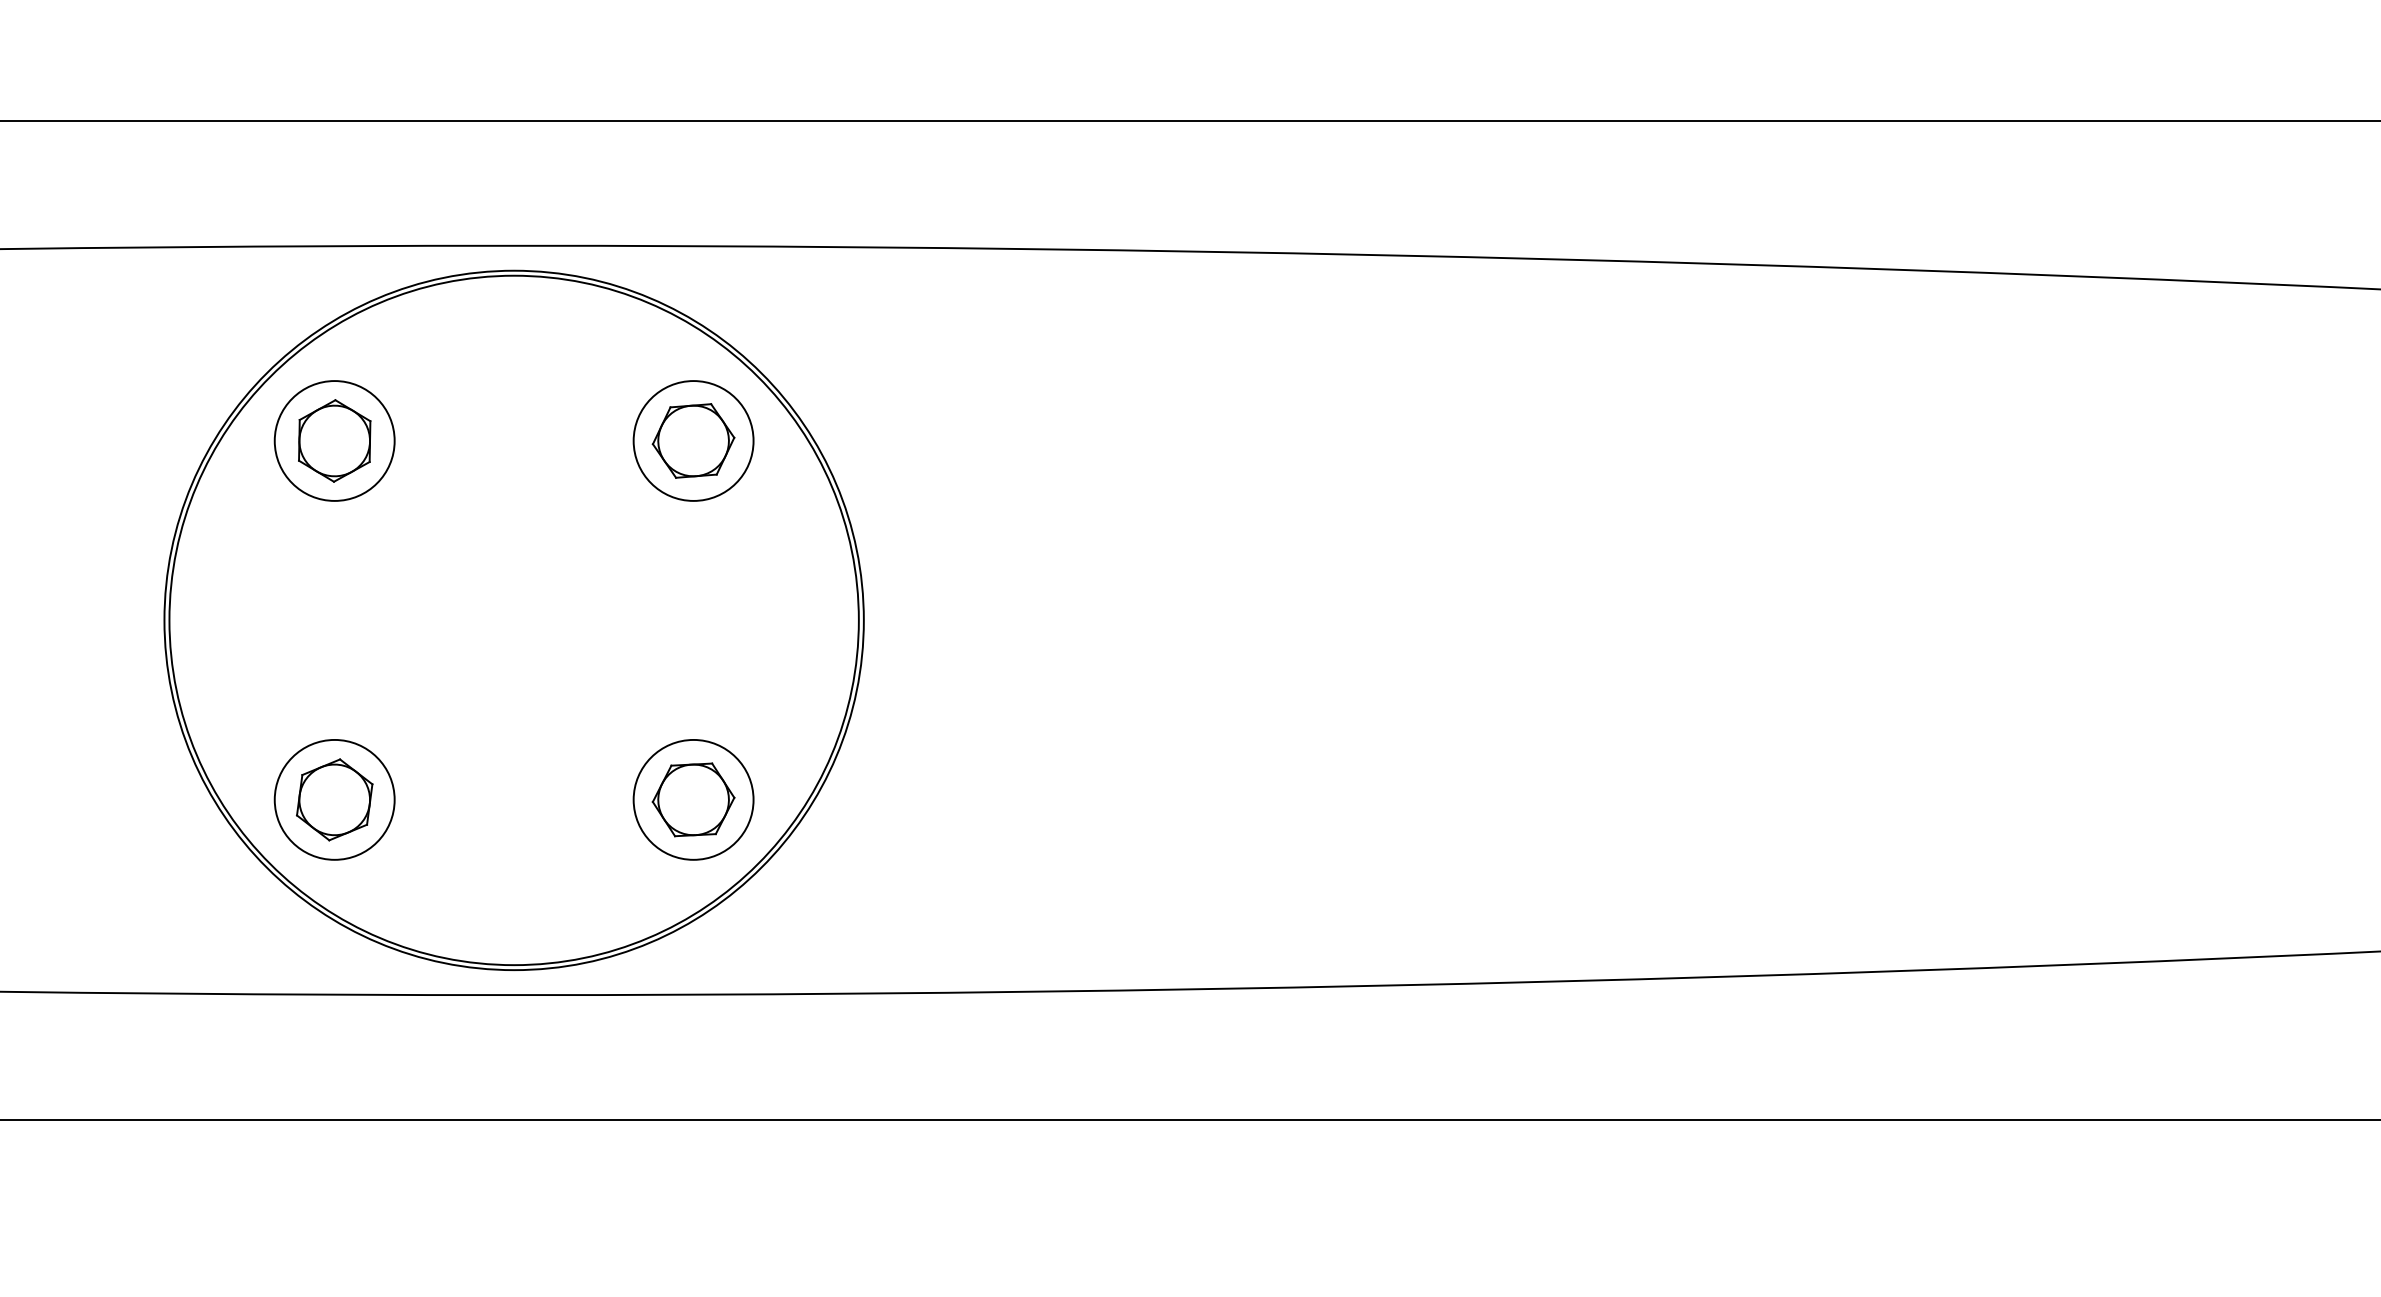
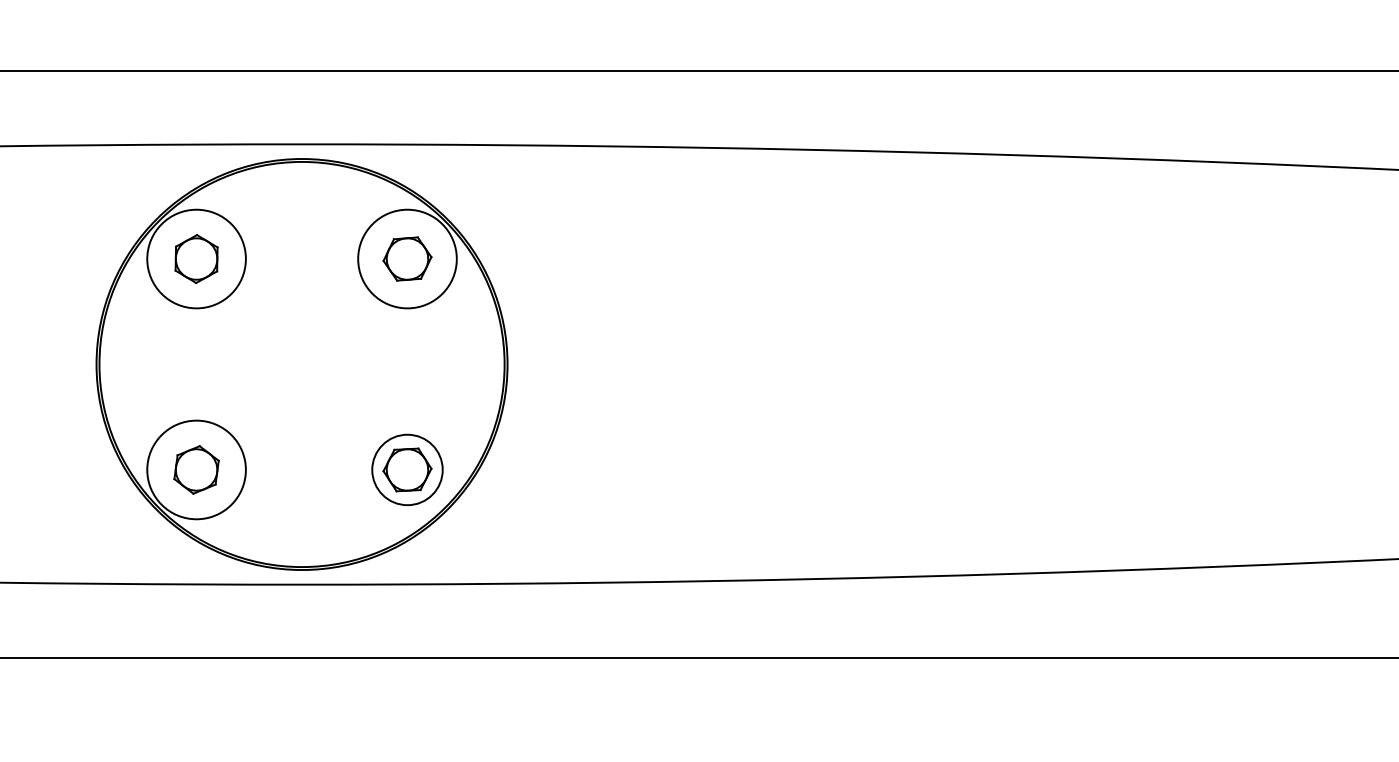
circle: (334, 440) -> (196, 258), size x1.4
circle: (693, 440) -> (407, 258), size x1.4
circle: (334, 799) -> (196, 469), size x1.4

